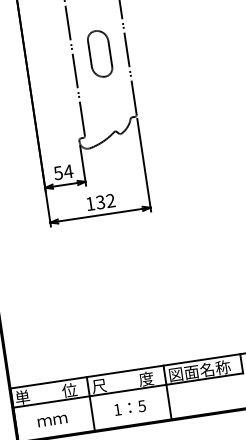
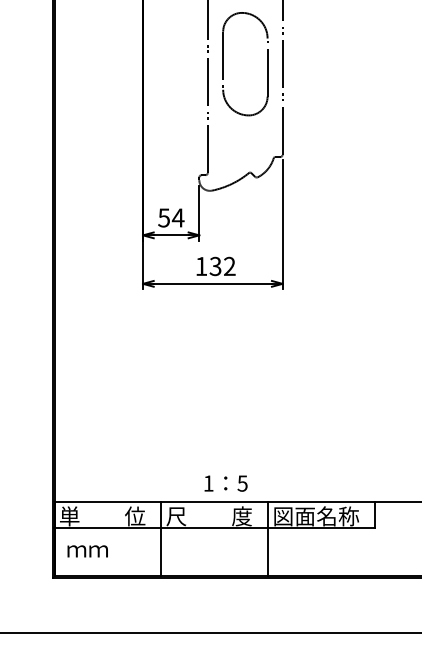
part: (99, 53) -> (244, 63), size x1.6
text: (129, 407) -> (225, 483), moved
text: (52, 421) -> (87, 551), moved

